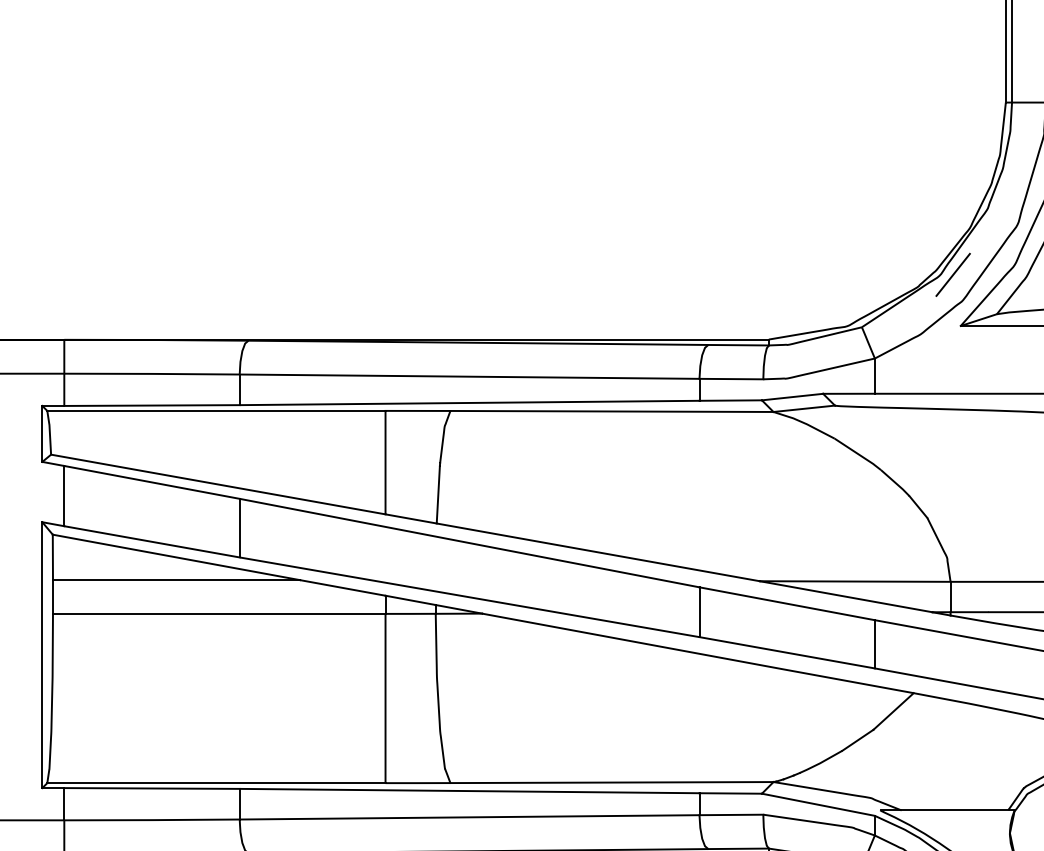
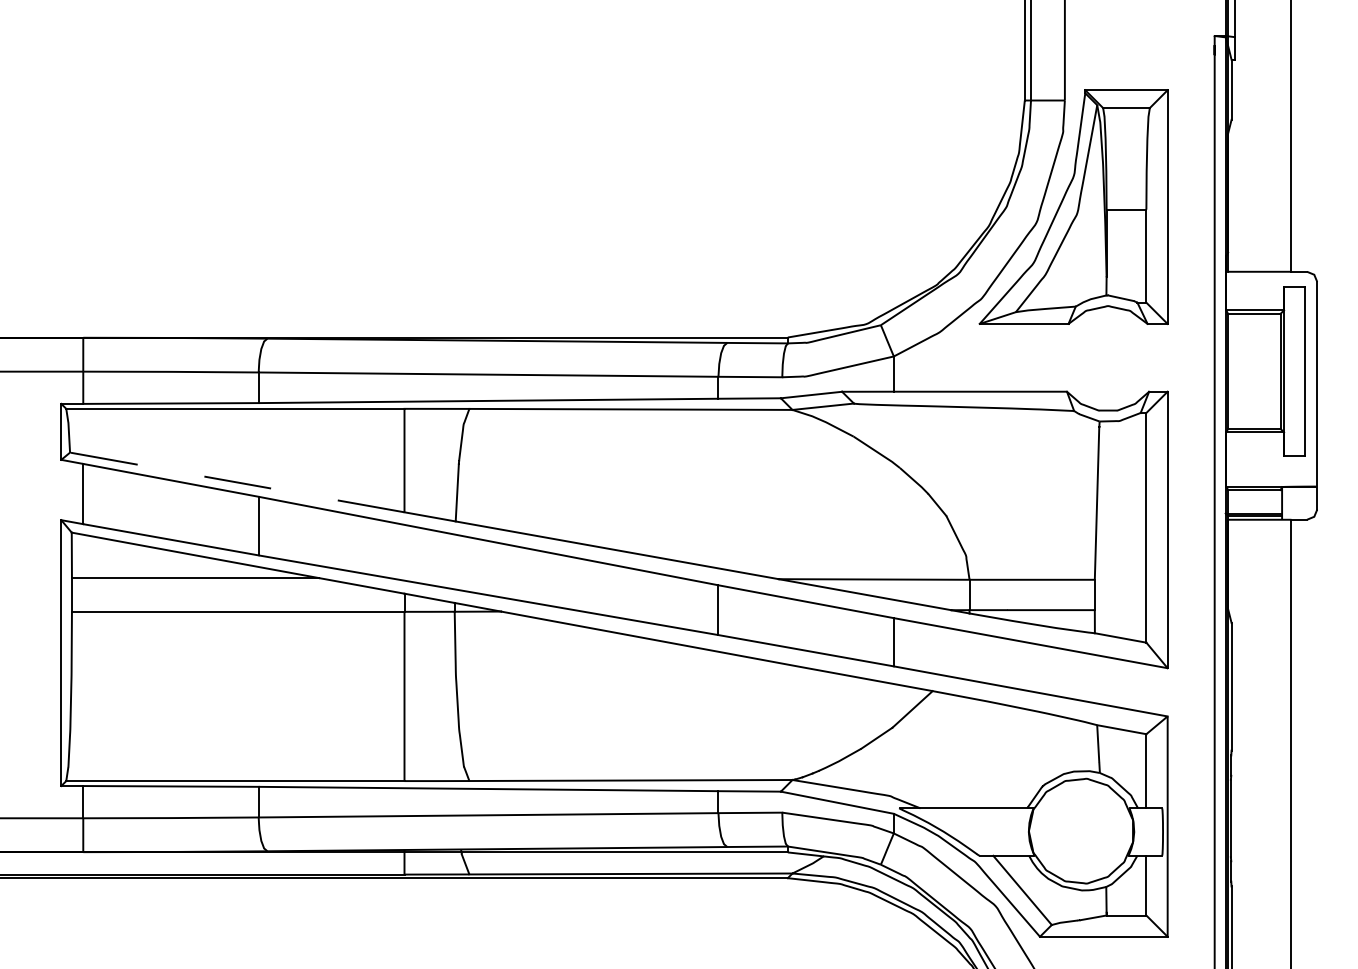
line: (952, 274) -> (971, 272), removed
line: (218, 484) -> (237, 482), solid -> dashed

